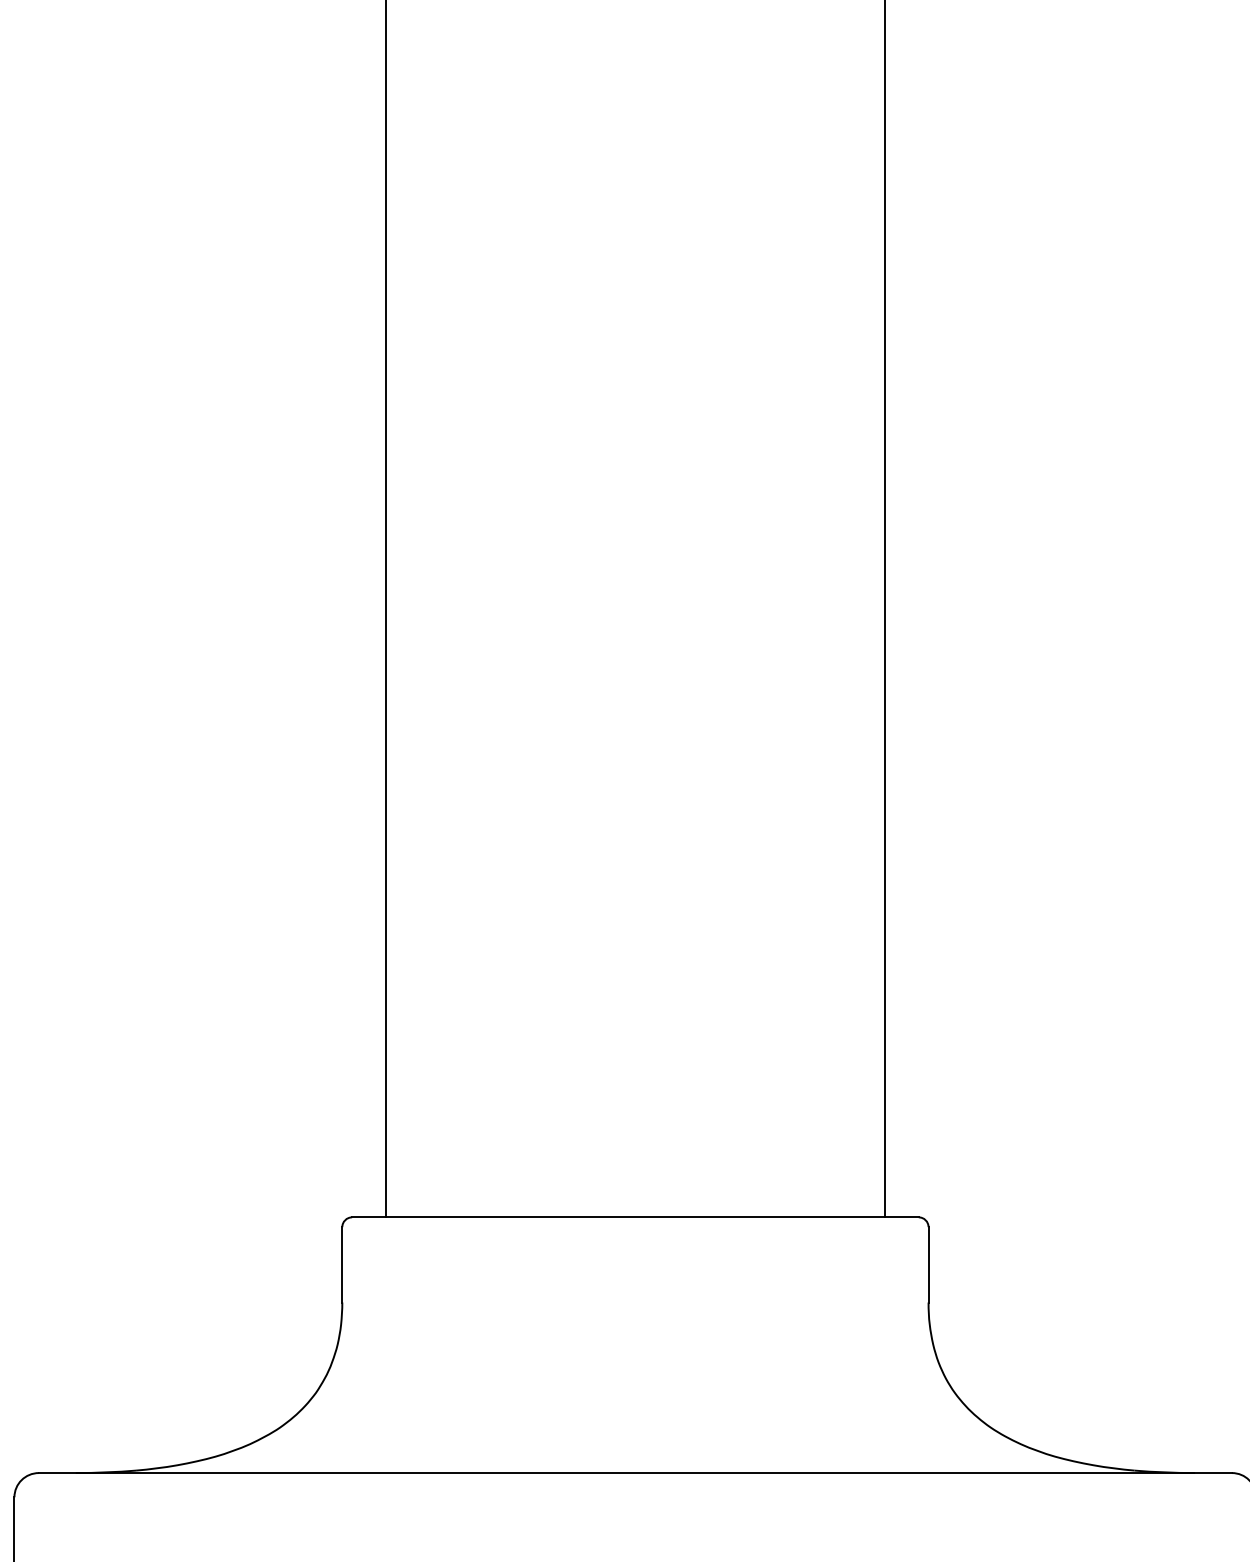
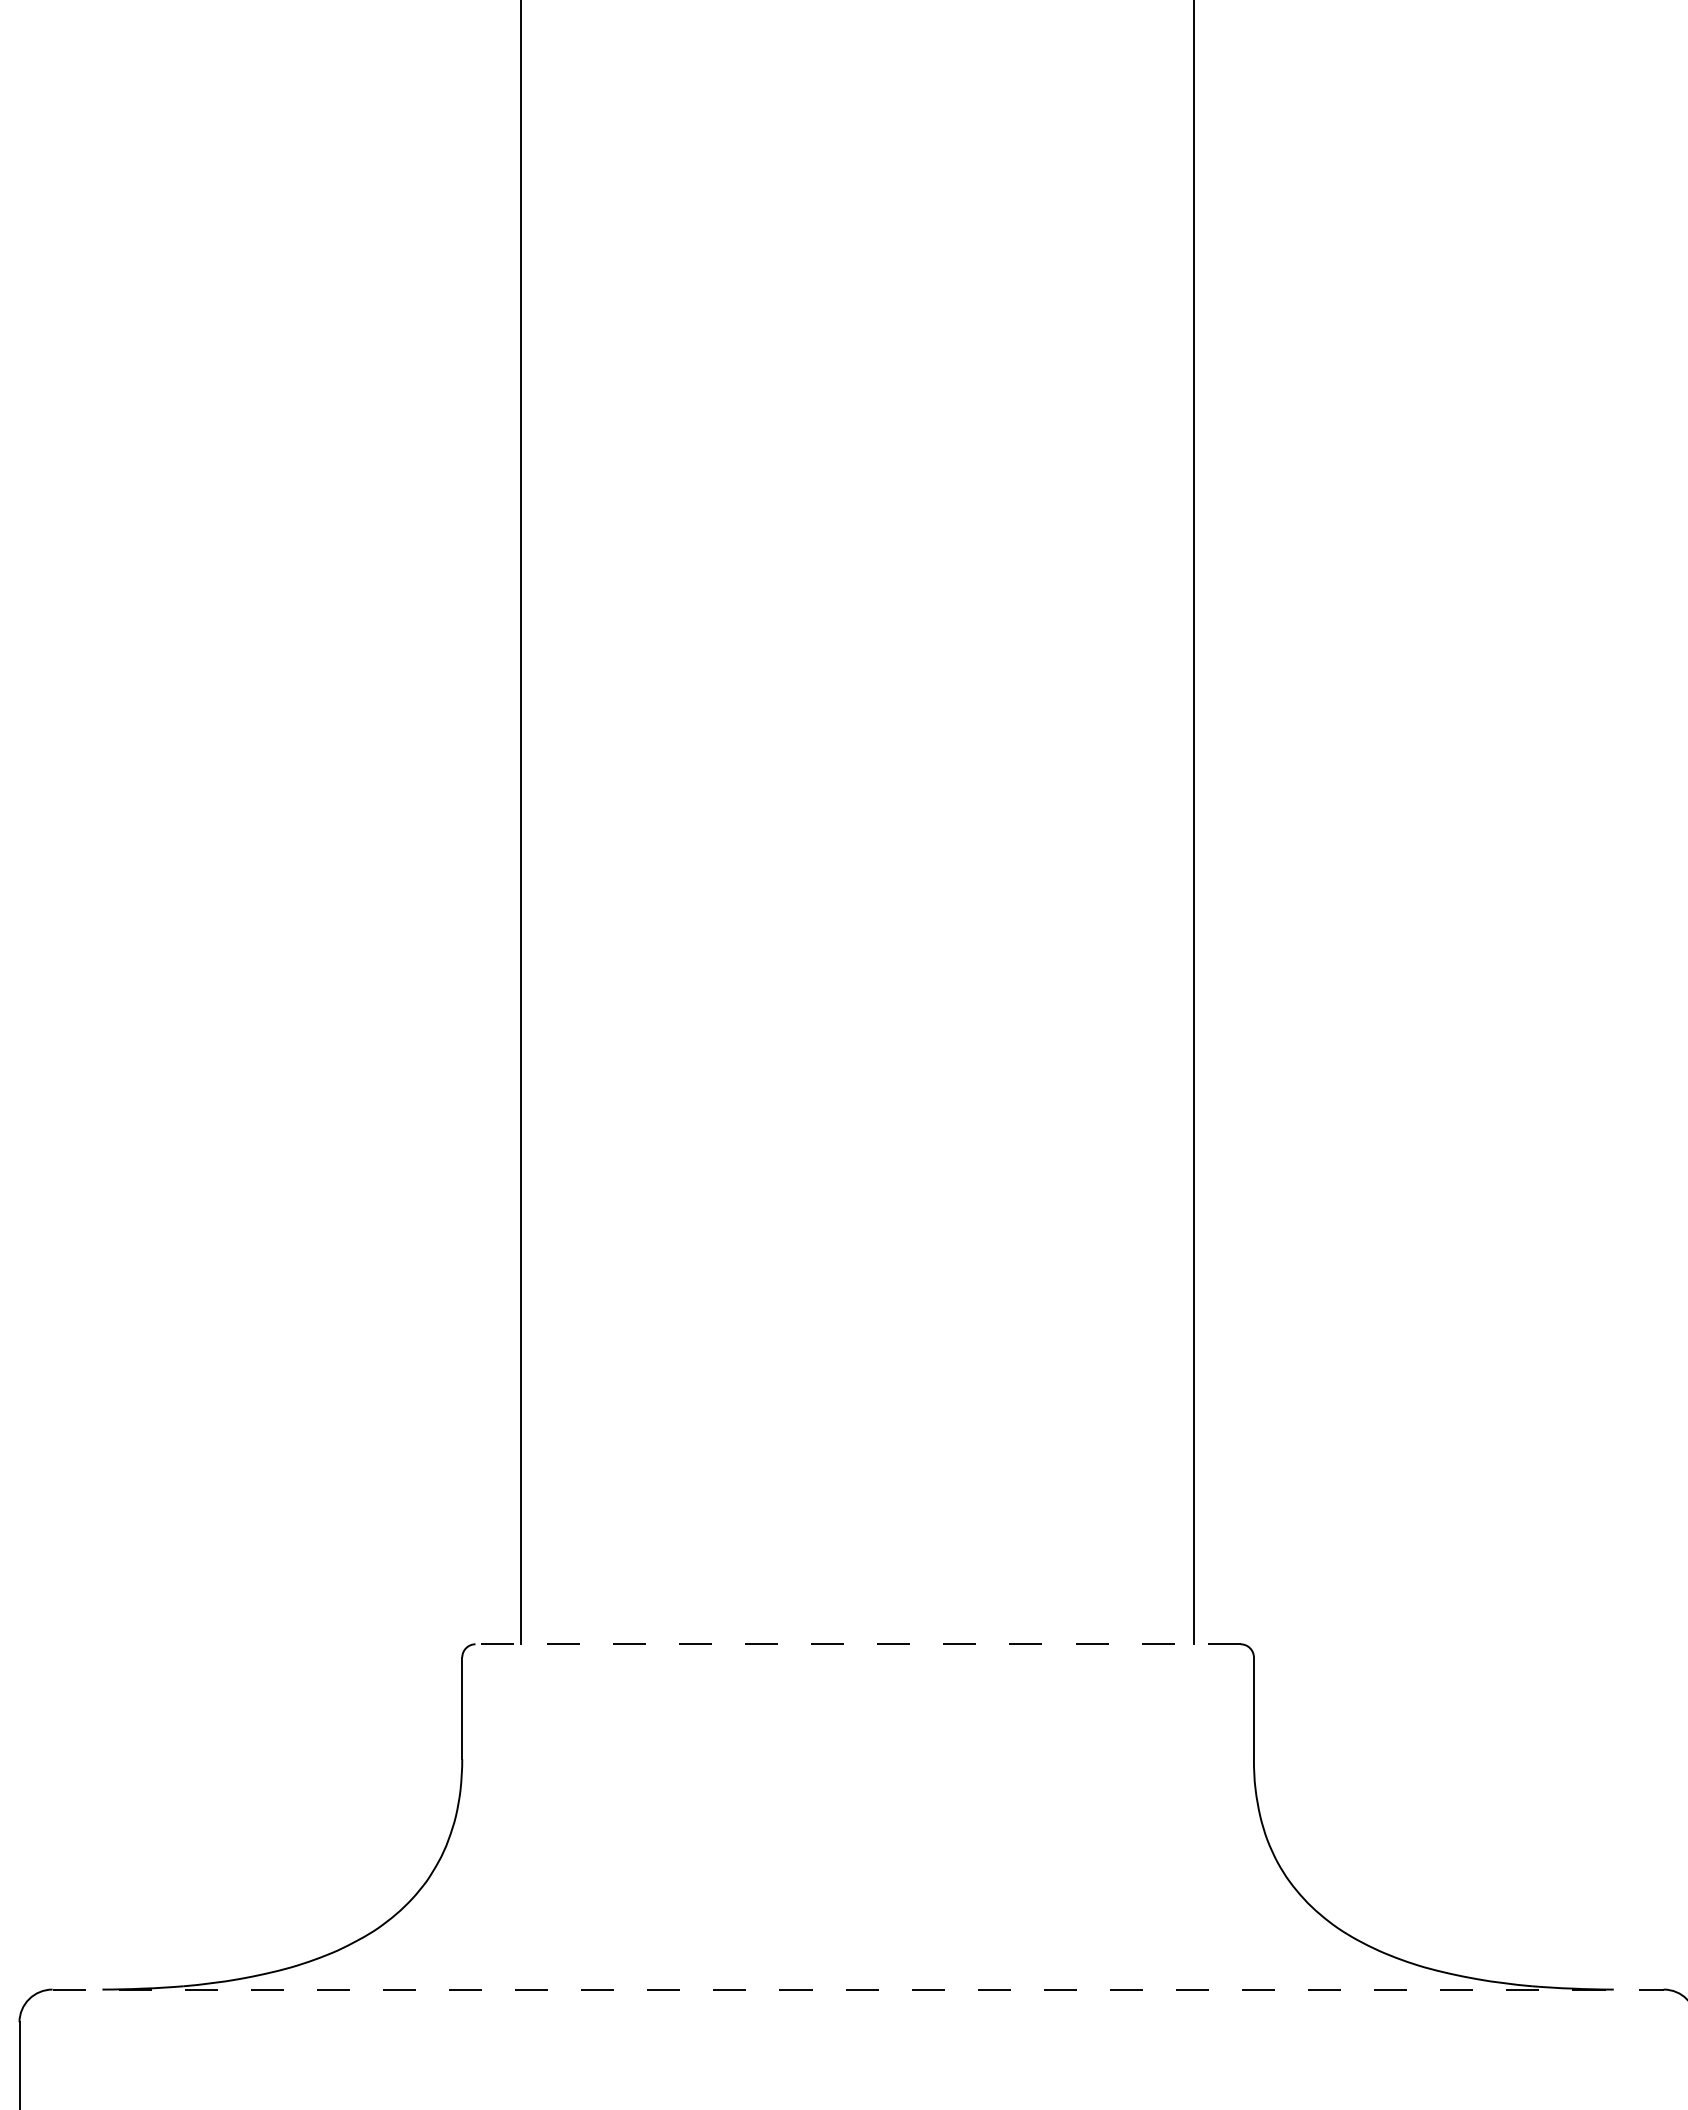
line: (635, 1217) -> (858, 1644), solid -> dashed
line: (635, 1472) -> (858, 1989), solid -> dashed

